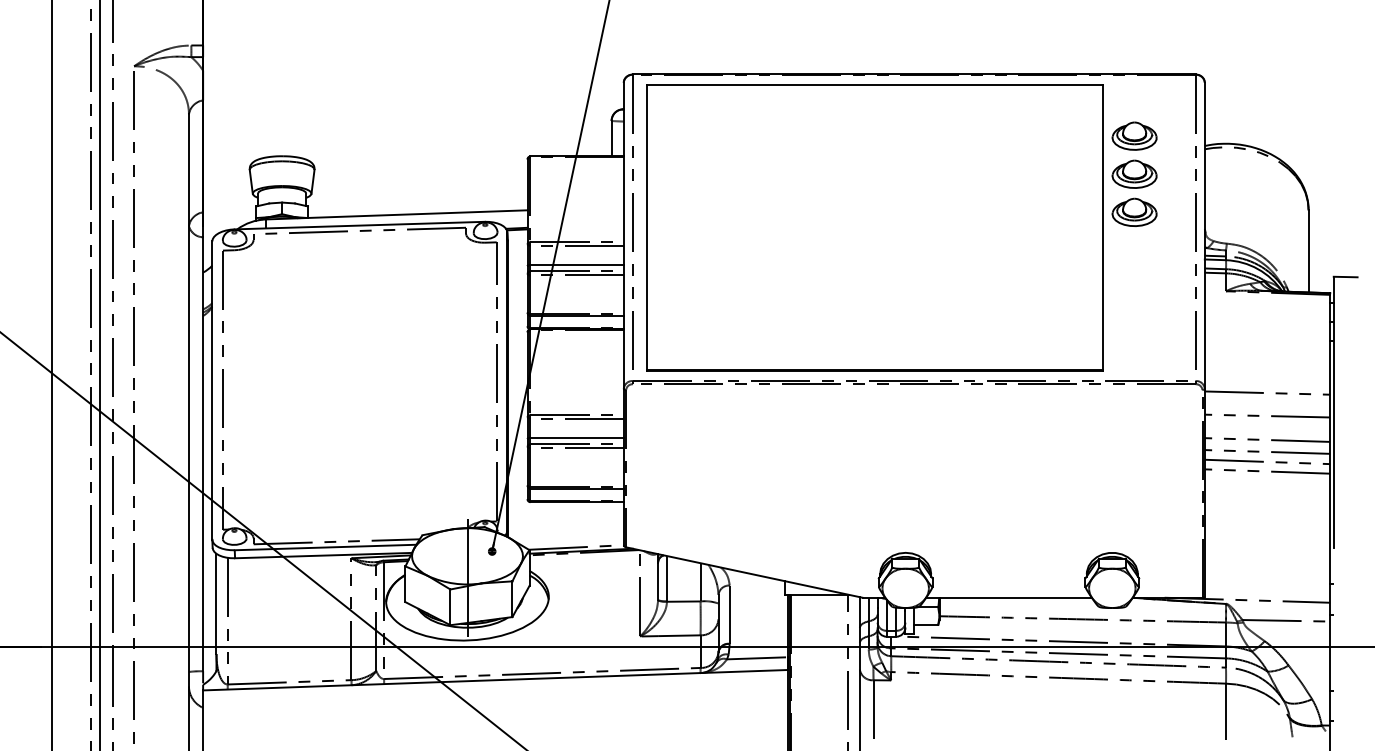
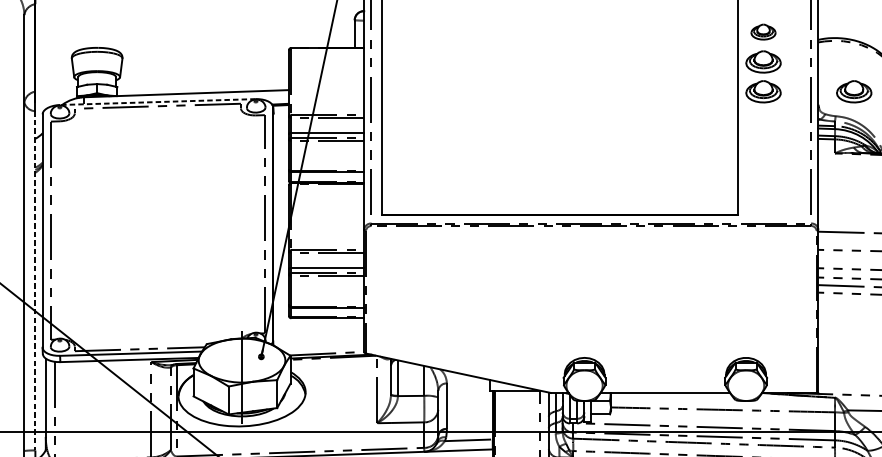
part: (1134, 135) -> (763, 31), size x0.7
part: (1250, 211) -> (854, 91), added
line: (359, 225) -> (157, 101), solid -> dashed
line: (203, 454) -> (35, 280), solid -> dashed

